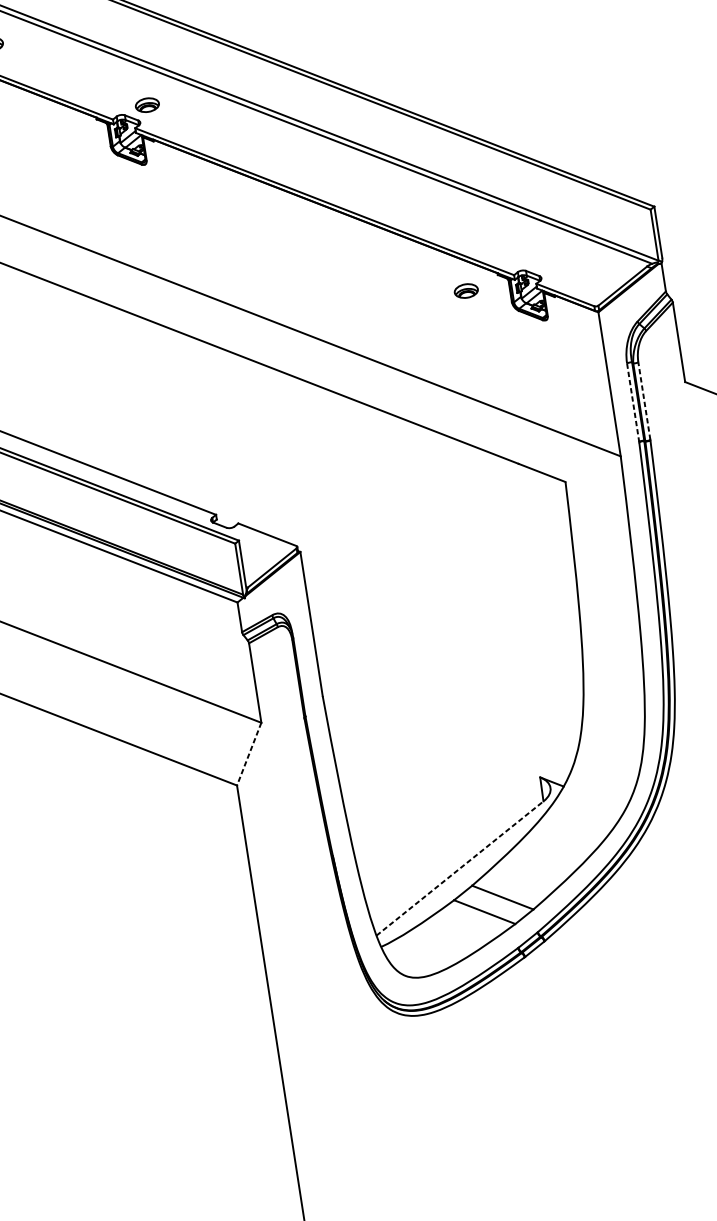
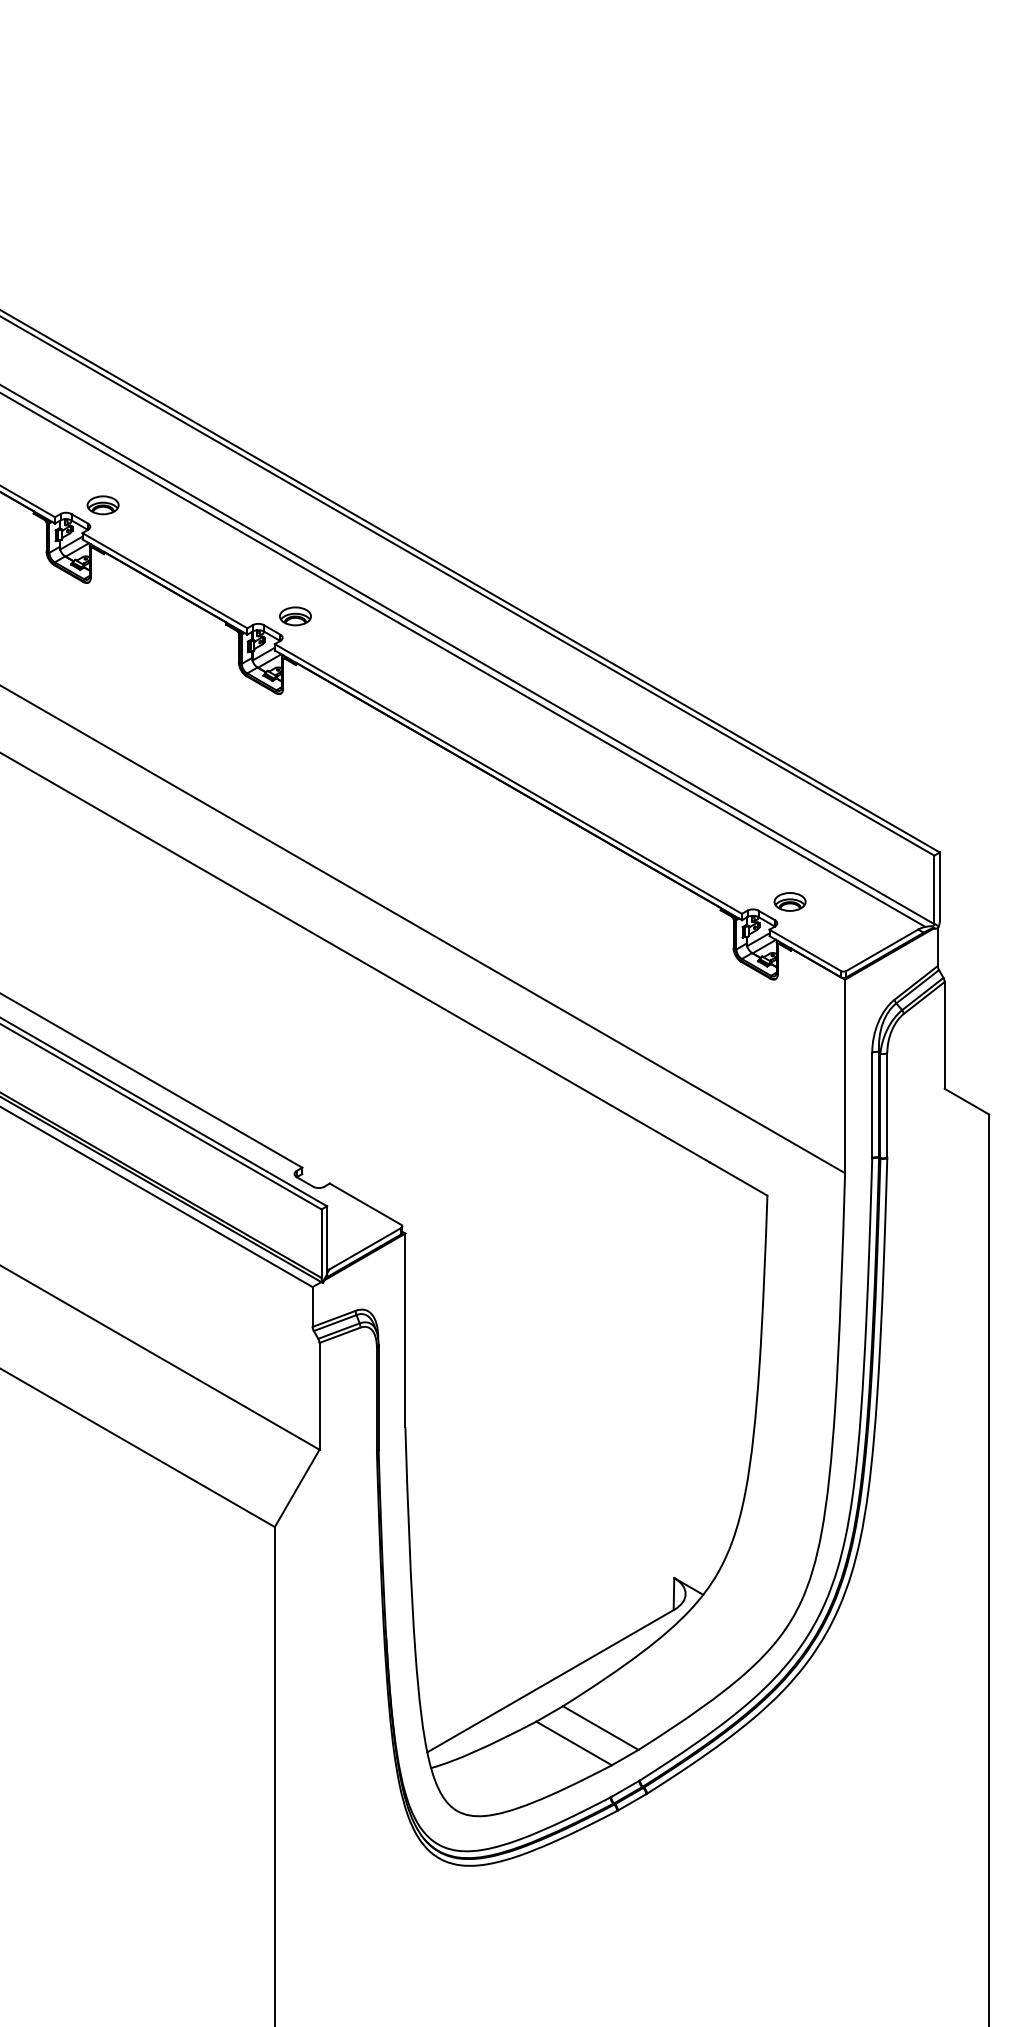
part: (465, 290) -> (789, 901), moved
line: (644, 400) -> (887, 1104), dashed -> solid
line: (633, 402) -> (872, 1105), dashed -> solid
line: (249, 754) -> (297, 1488), dashed -> solid
line: (460, 868) -> (550, 1681), dashed -> solid

